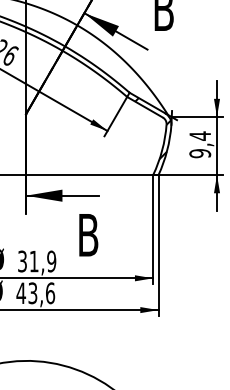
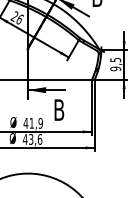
text: (199, 134) -> (115, 59), 9,4 -> 9,5
text: (21, 259) -> (25, 122), 31,9 -> 41,9

